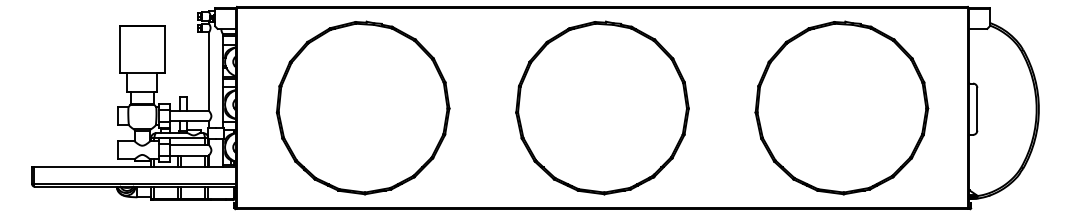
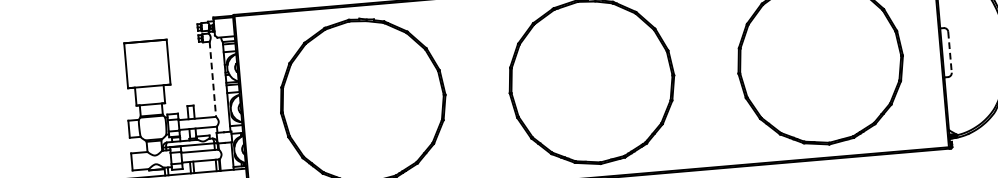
line: (209, 72) -> (213, 80), solid -> dashed
line: (977, 109) -> (950, 52), solid -> dashed

